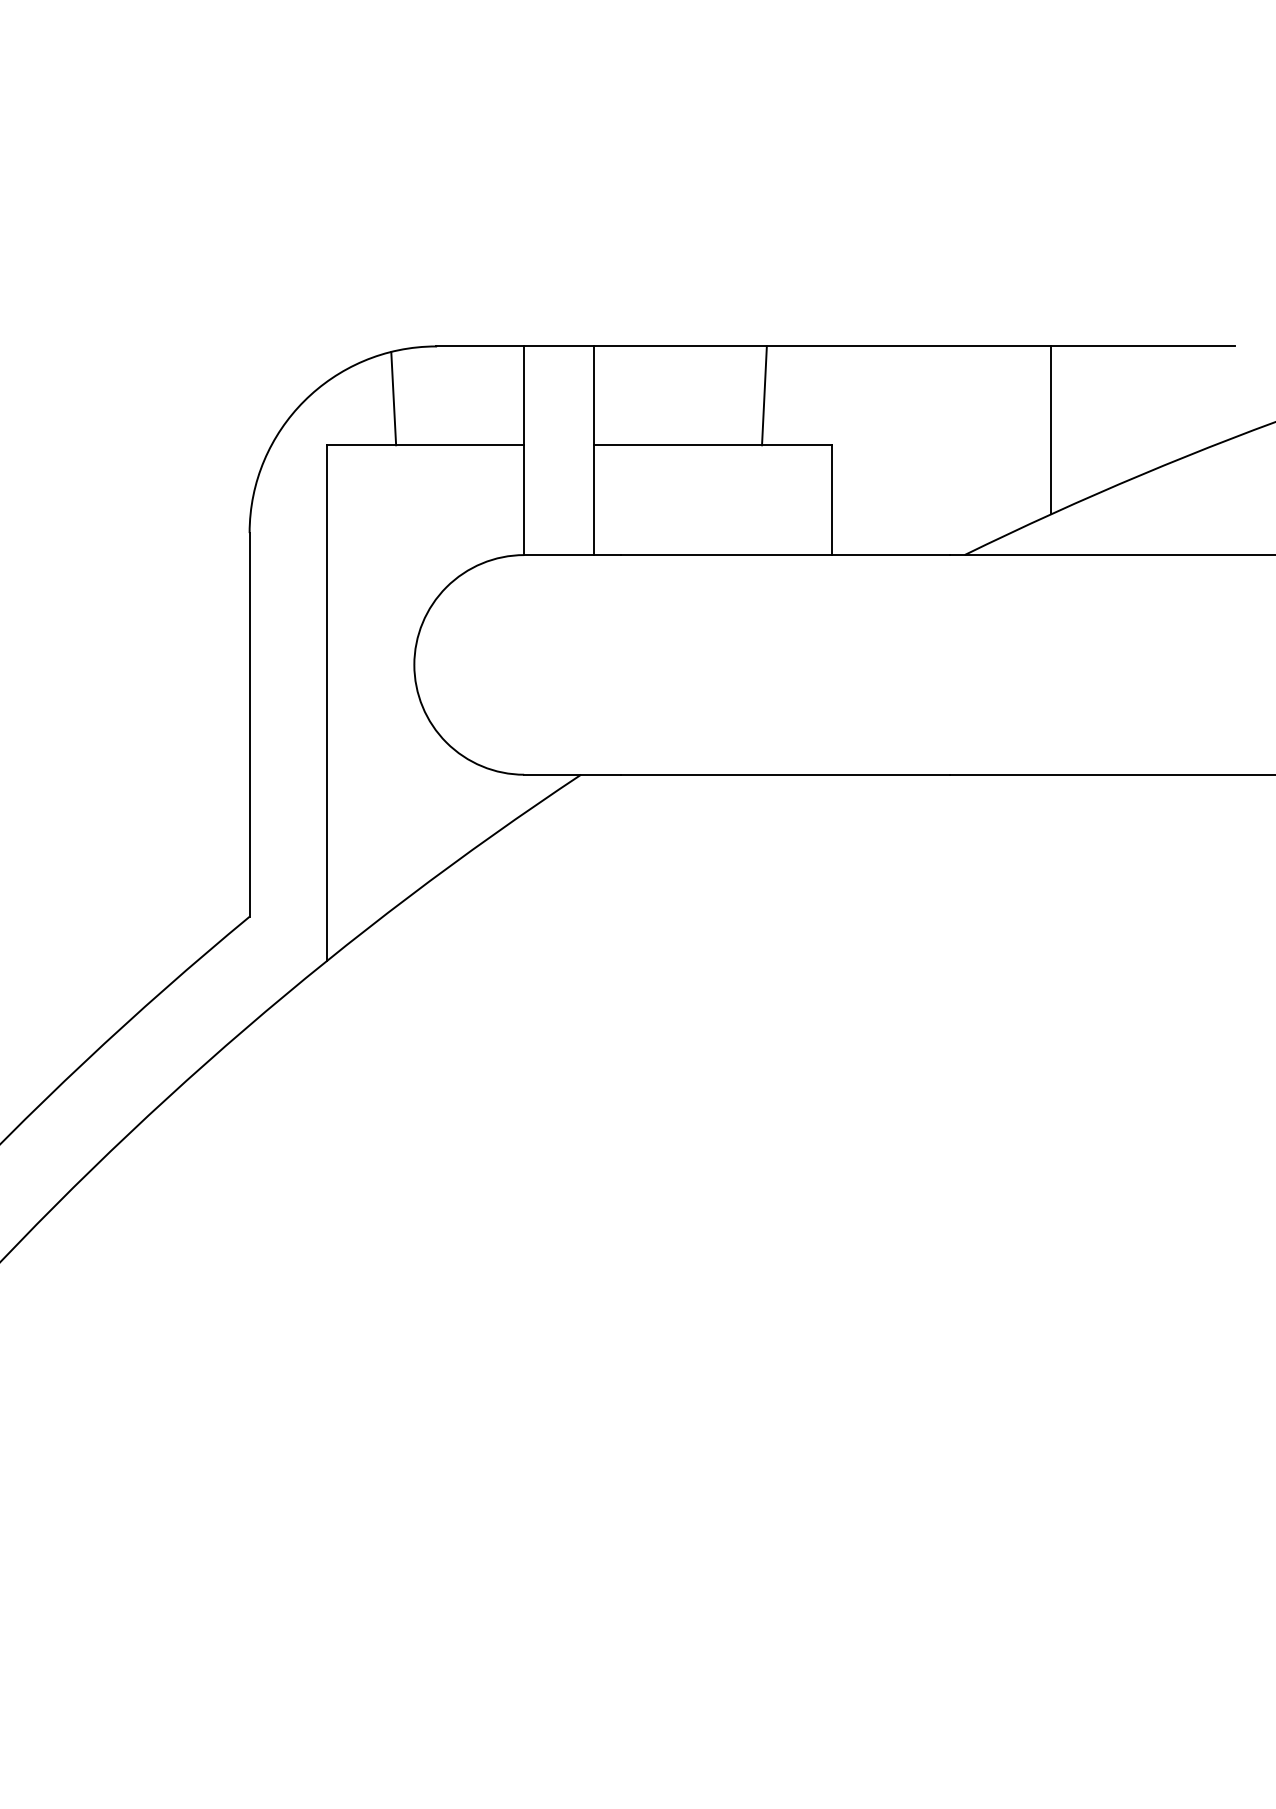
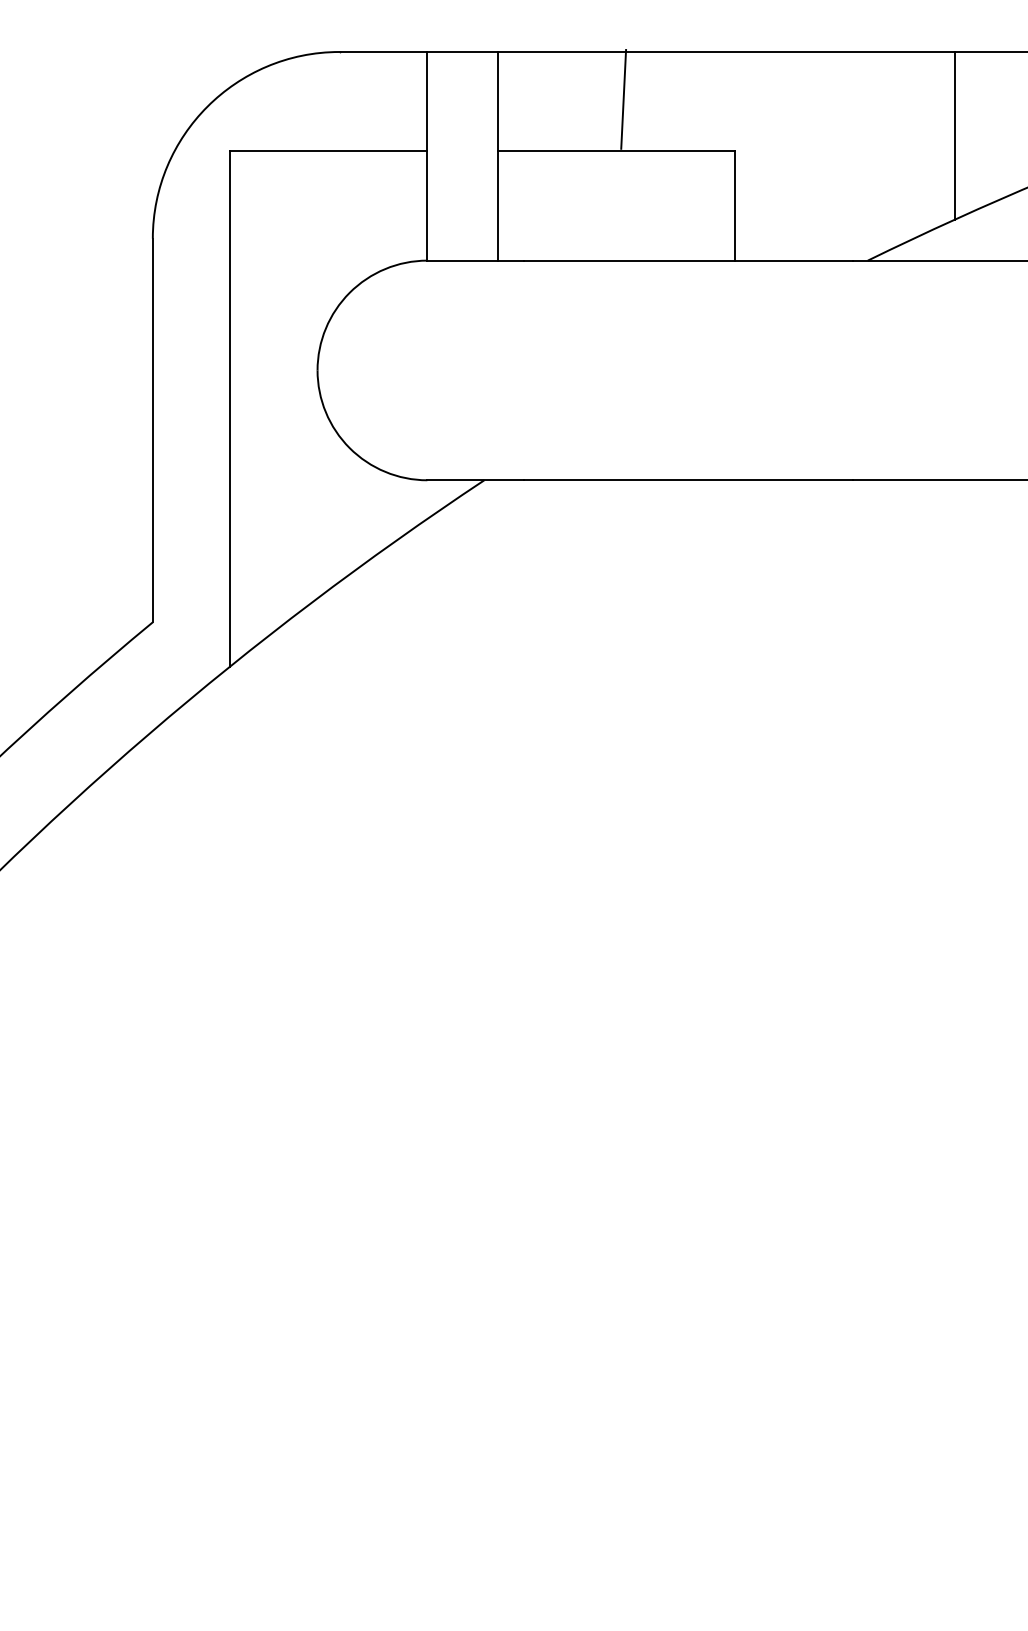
line: (764, 395) -> (623, 99), moved
line: (393, 398) -> (296, 104), removed

